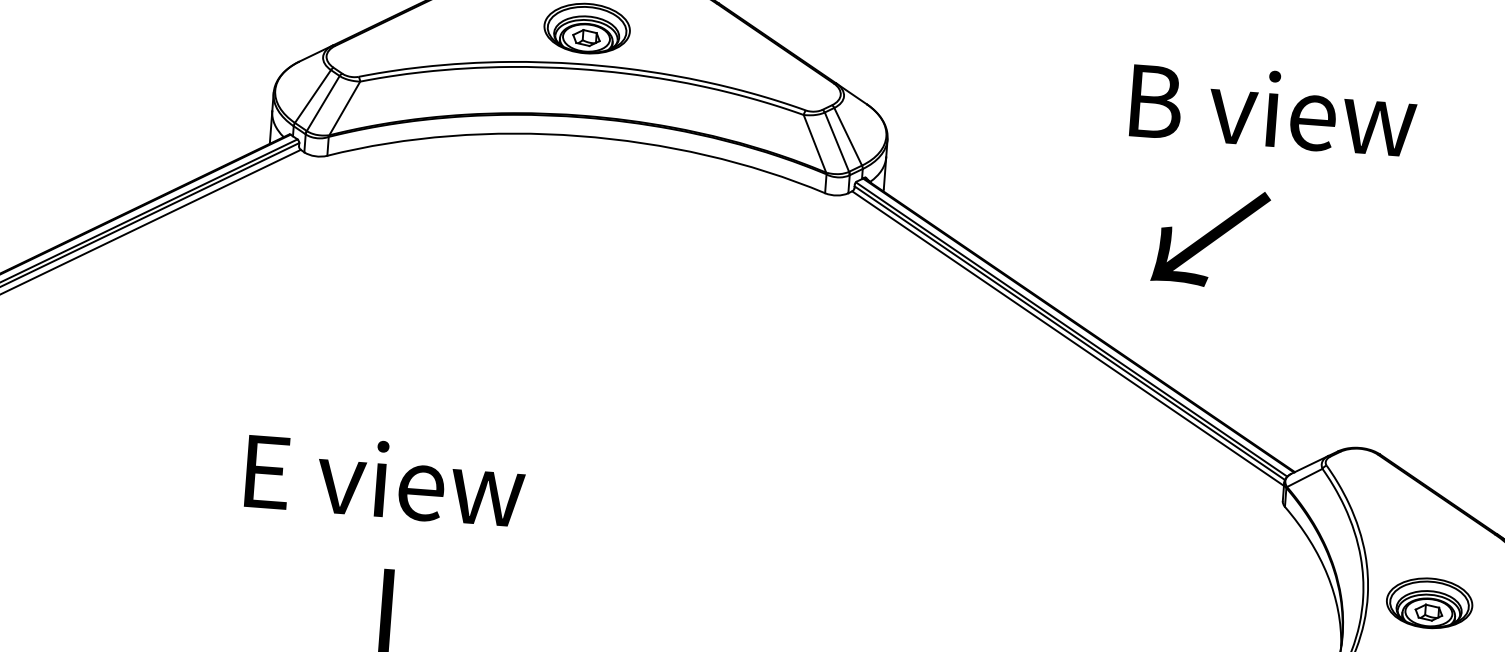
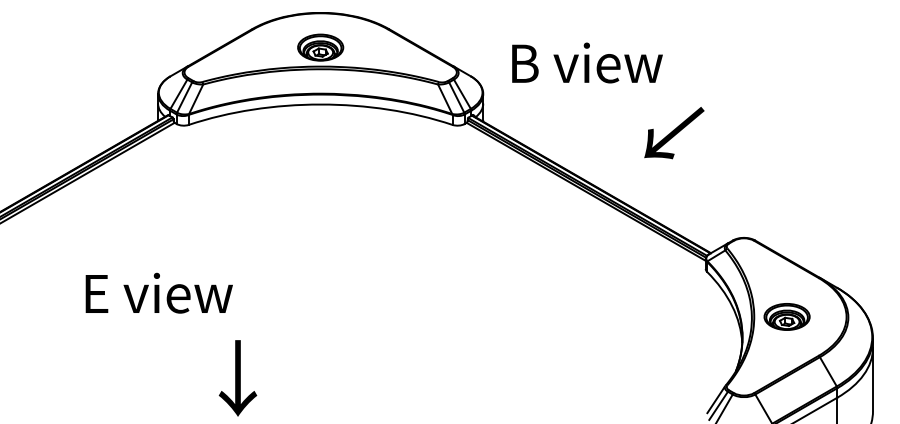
text: (1273, 108) -> (587, 62), moved
text: (1210, 238) -> (674, 133), moved
text: (384, 478) -> (158, 292), moved

